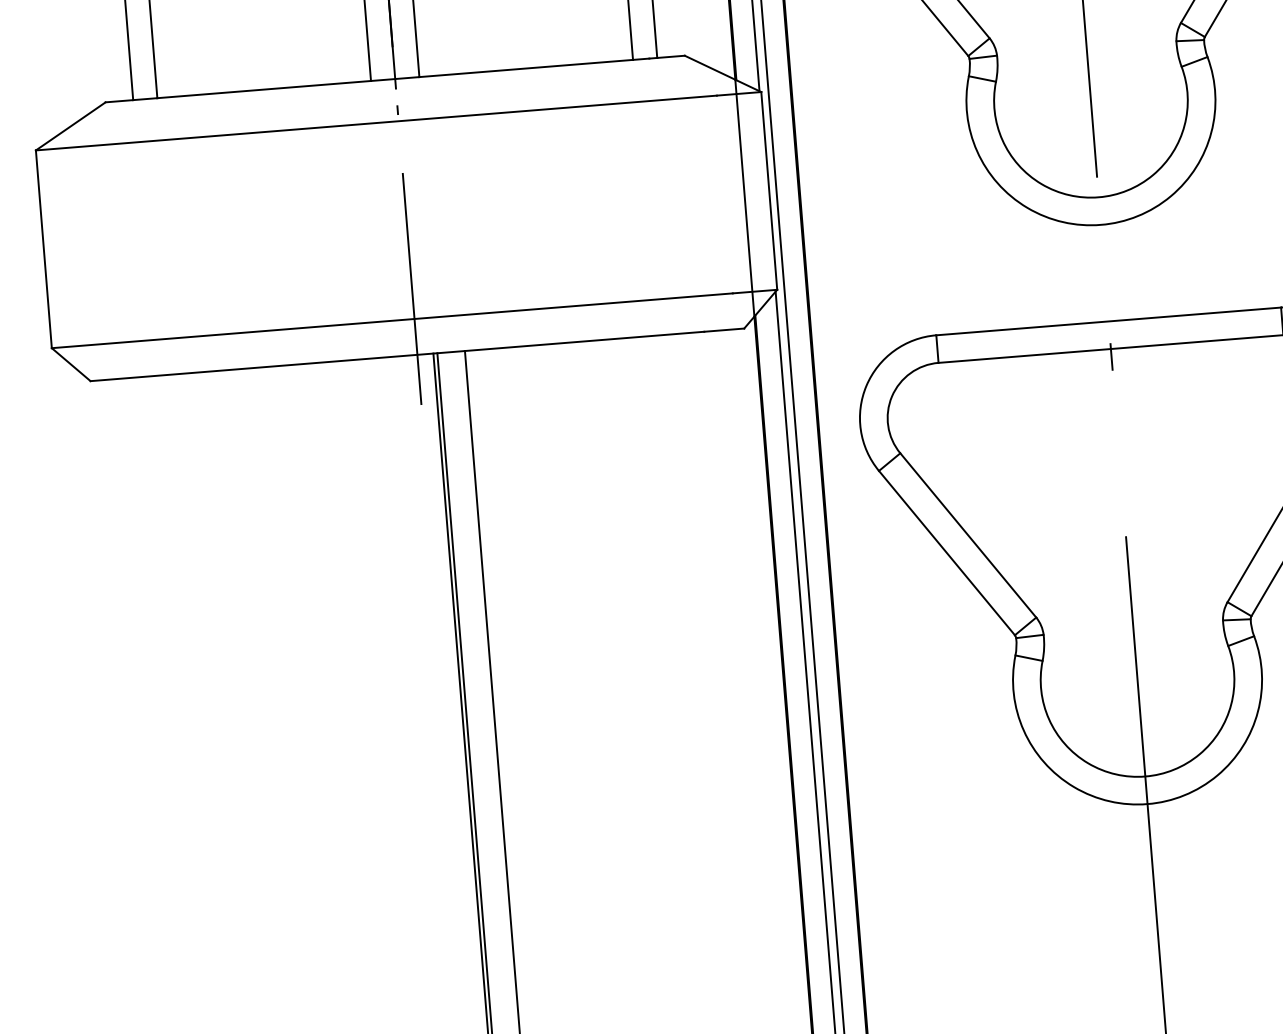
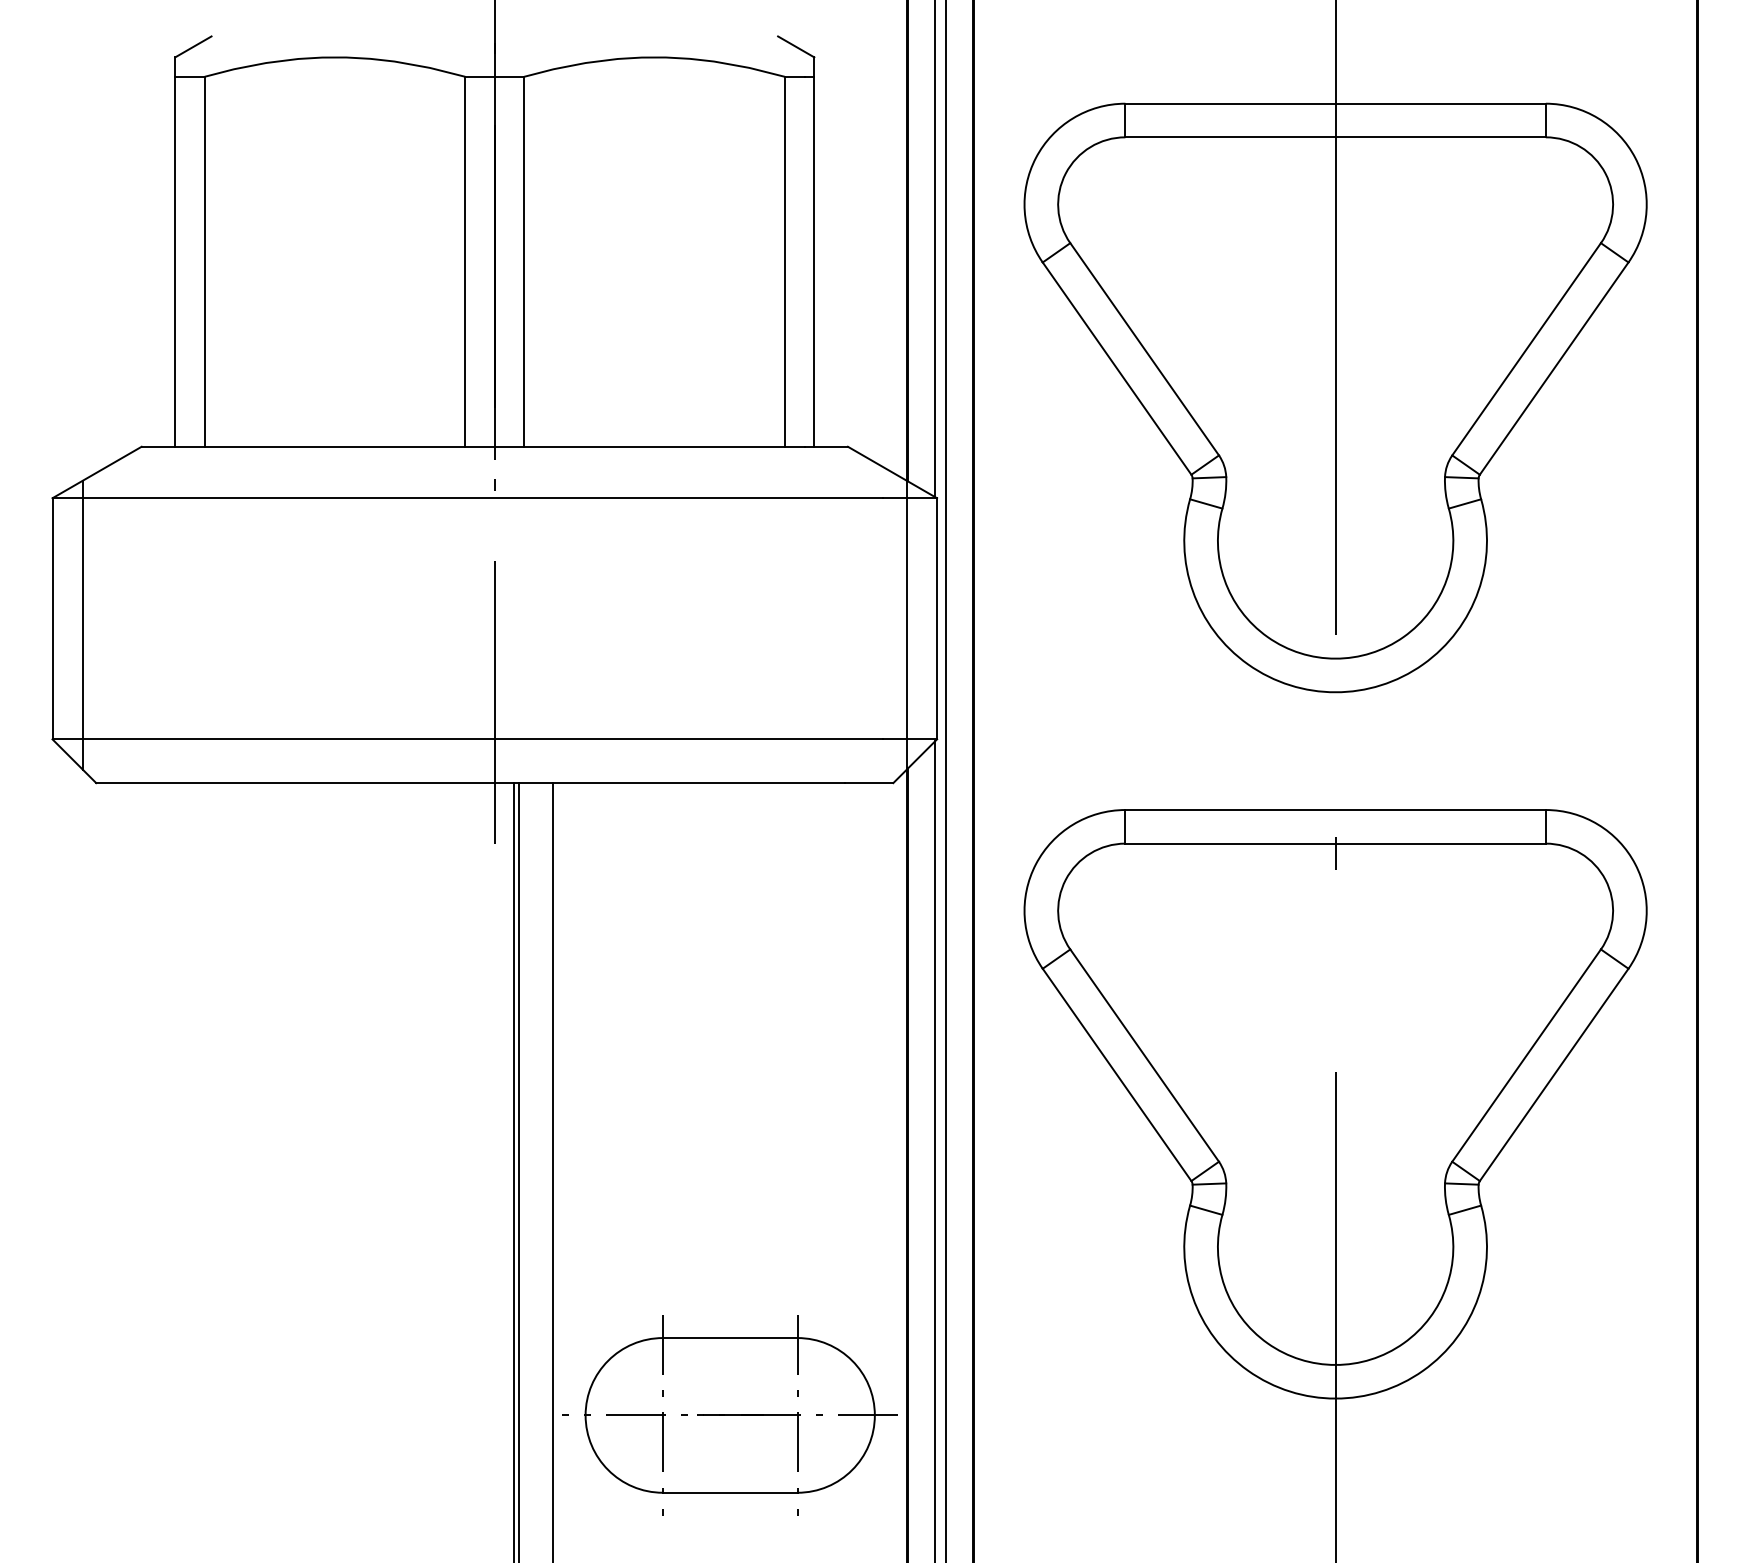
line: (68, 251) -> (82, 624), added
part: (651, 857) -> (729, 1415), added

